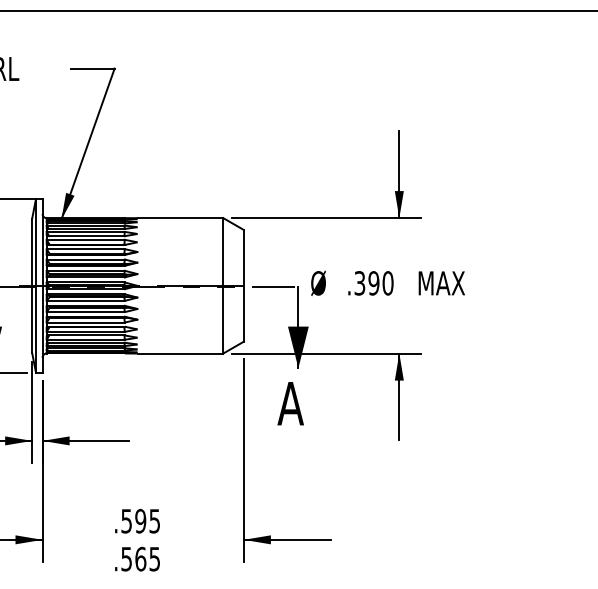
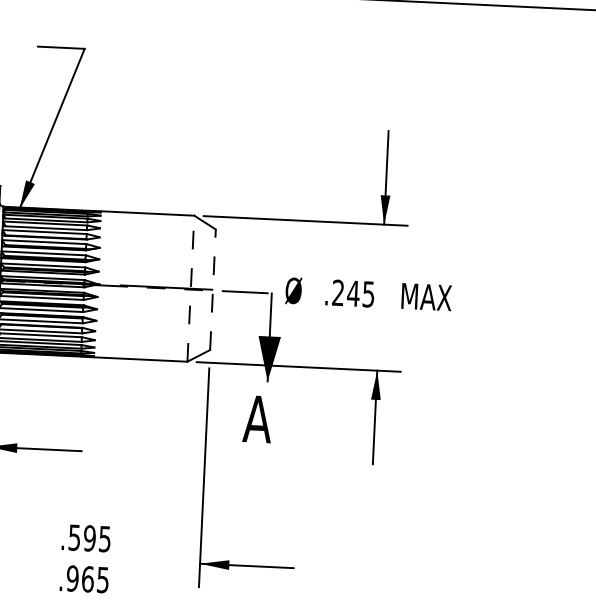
text: (373, 283) -> (352, 293), .390 -> .245
line: (223, 285) -> (191, 288), solid -> dashed
line: (243, 285) -> (212, 289), solid -> dashed
text: (126, 558) -> (72, 577), .565 -> .965

